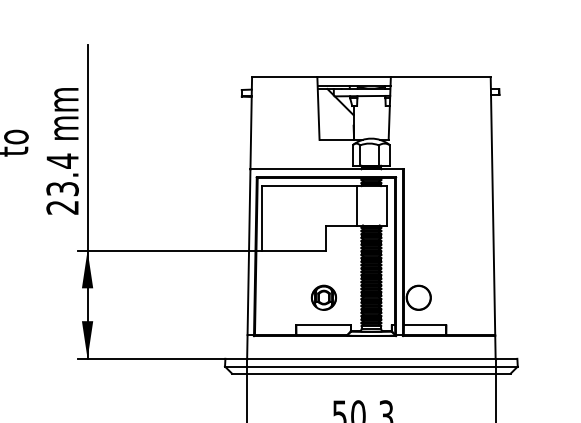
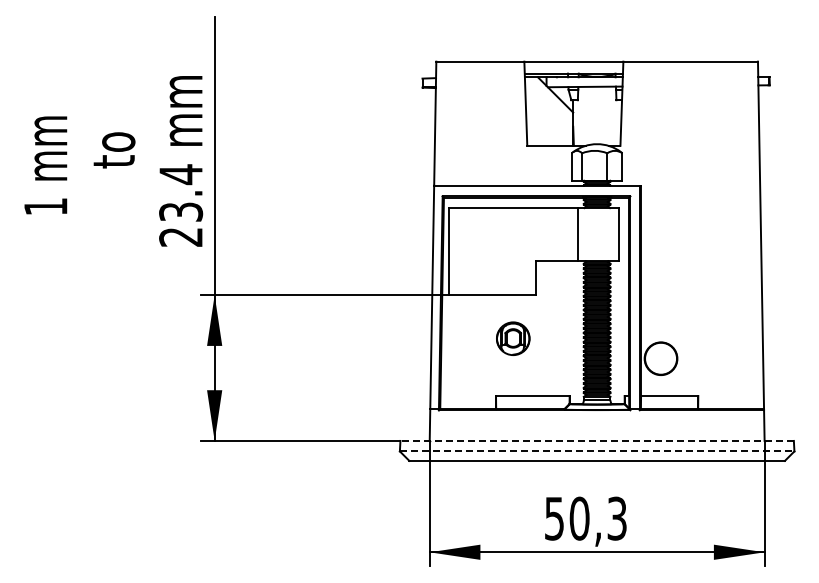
part: (324, 297) -> (513, 338), moved
line: (371, 358) -> (597, 440), solid -> dashed
line: (371, 366) -> (597, 451), solid -> dashed

